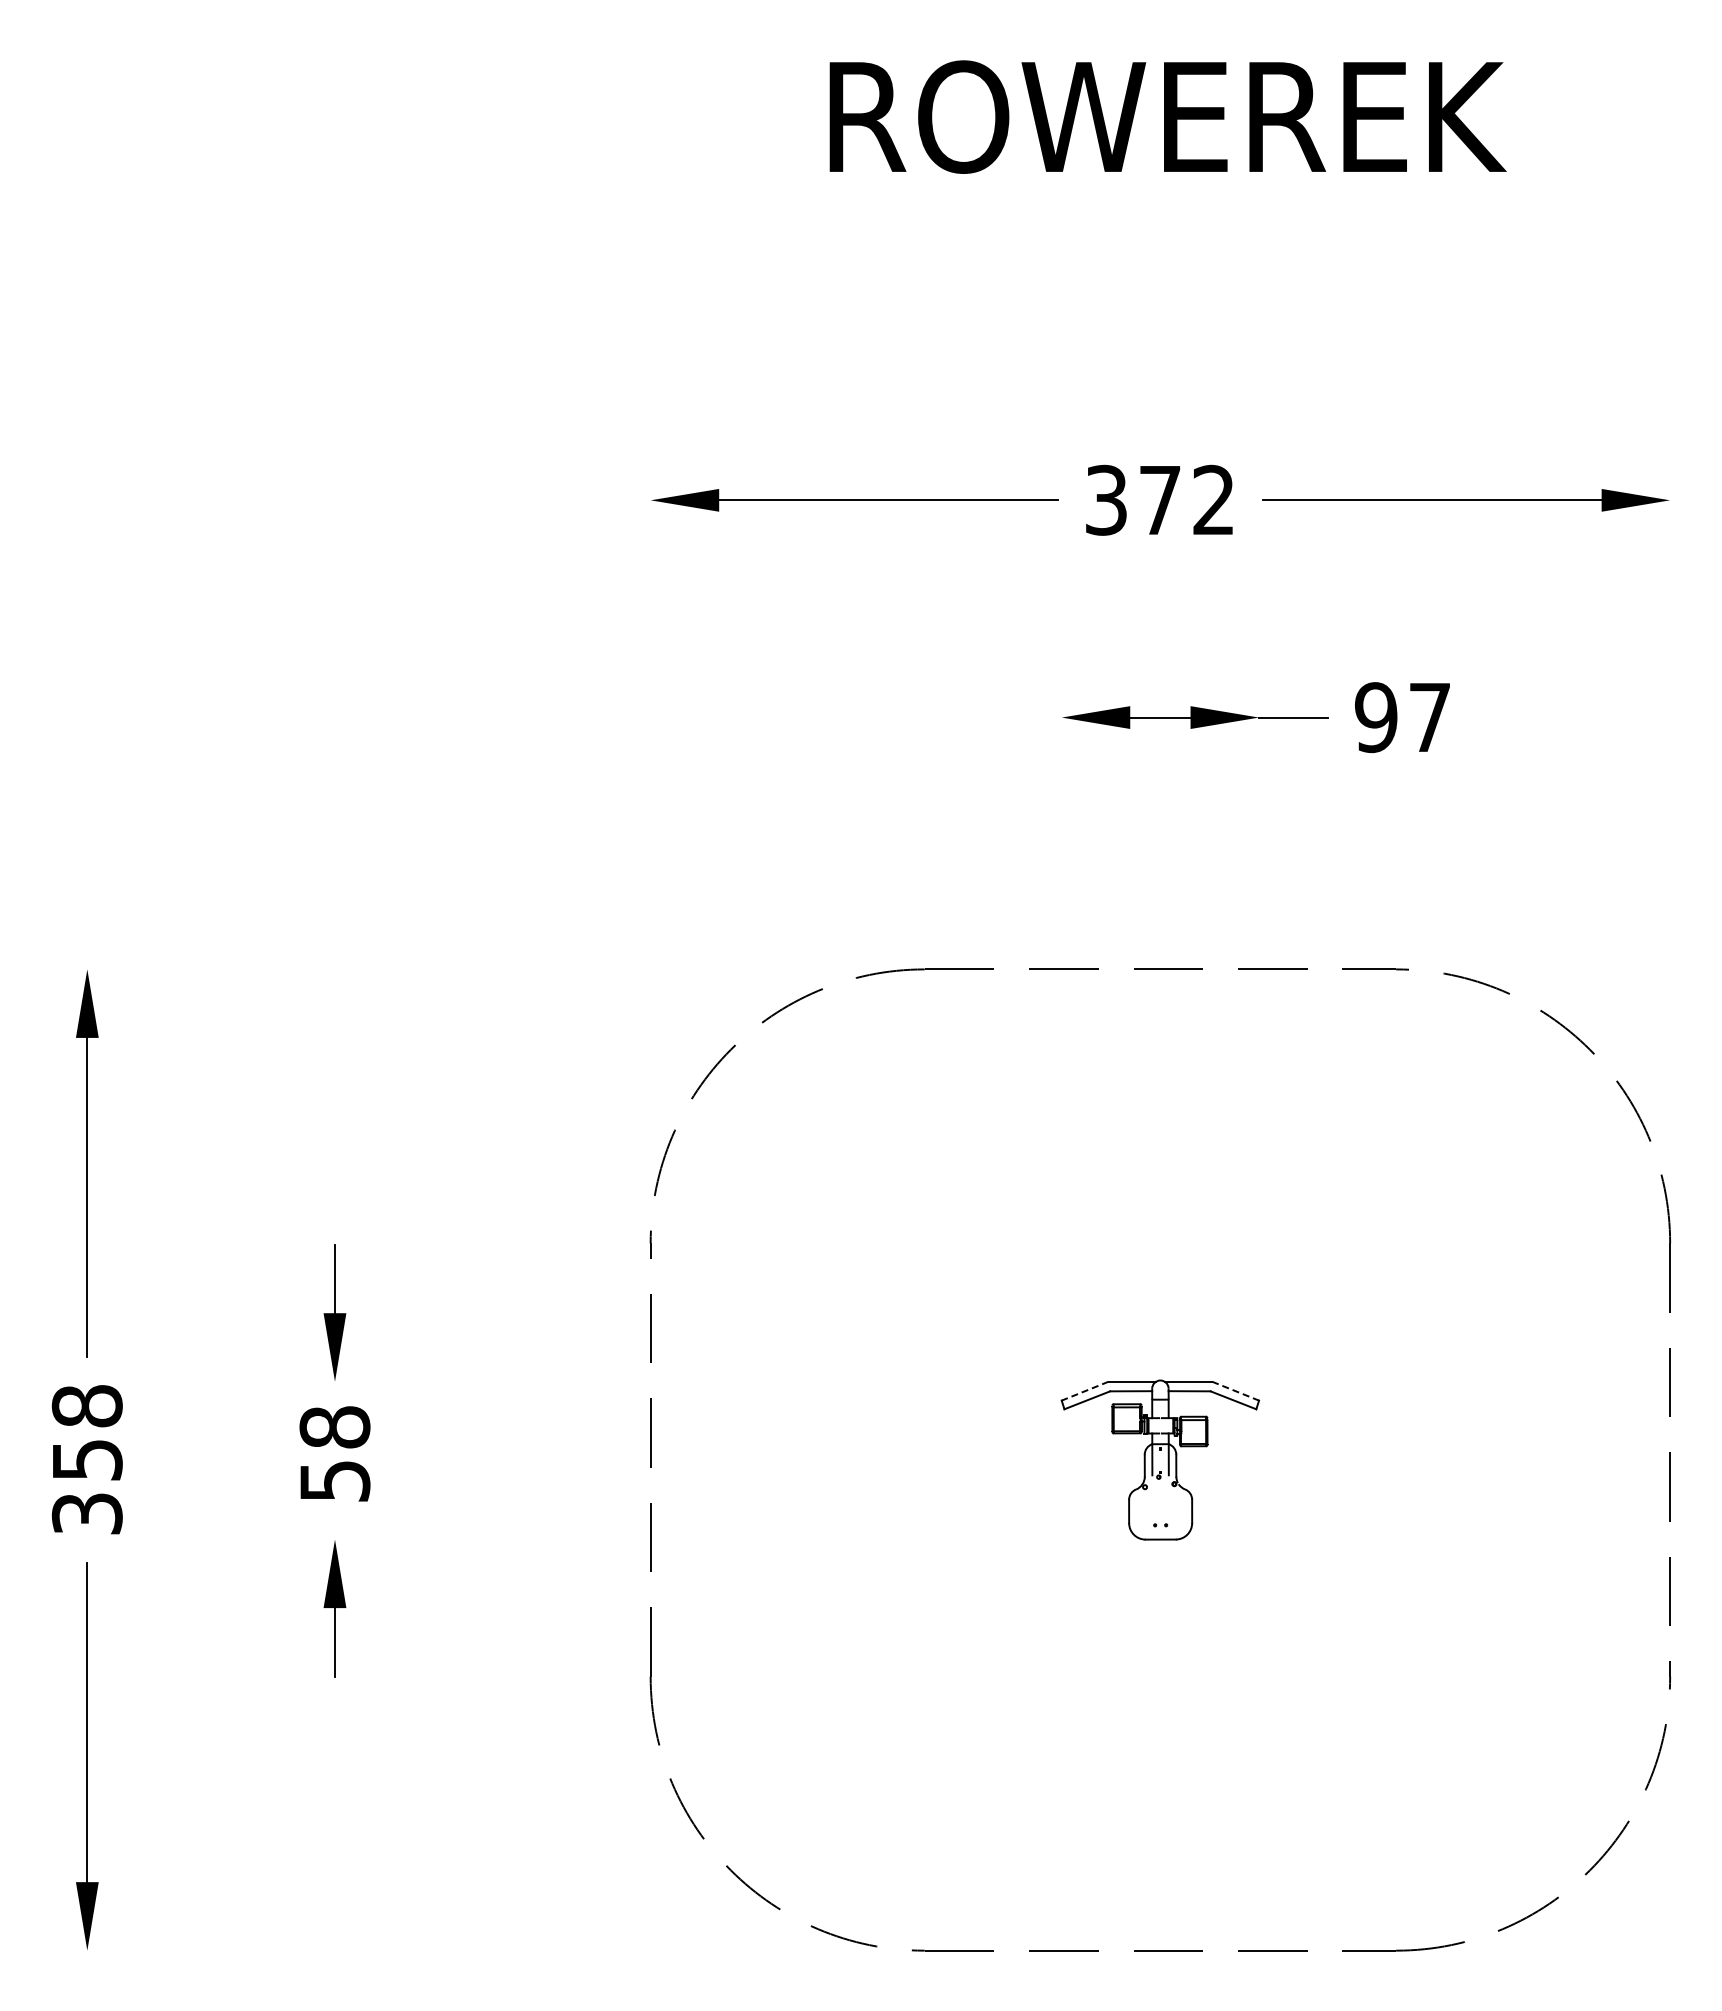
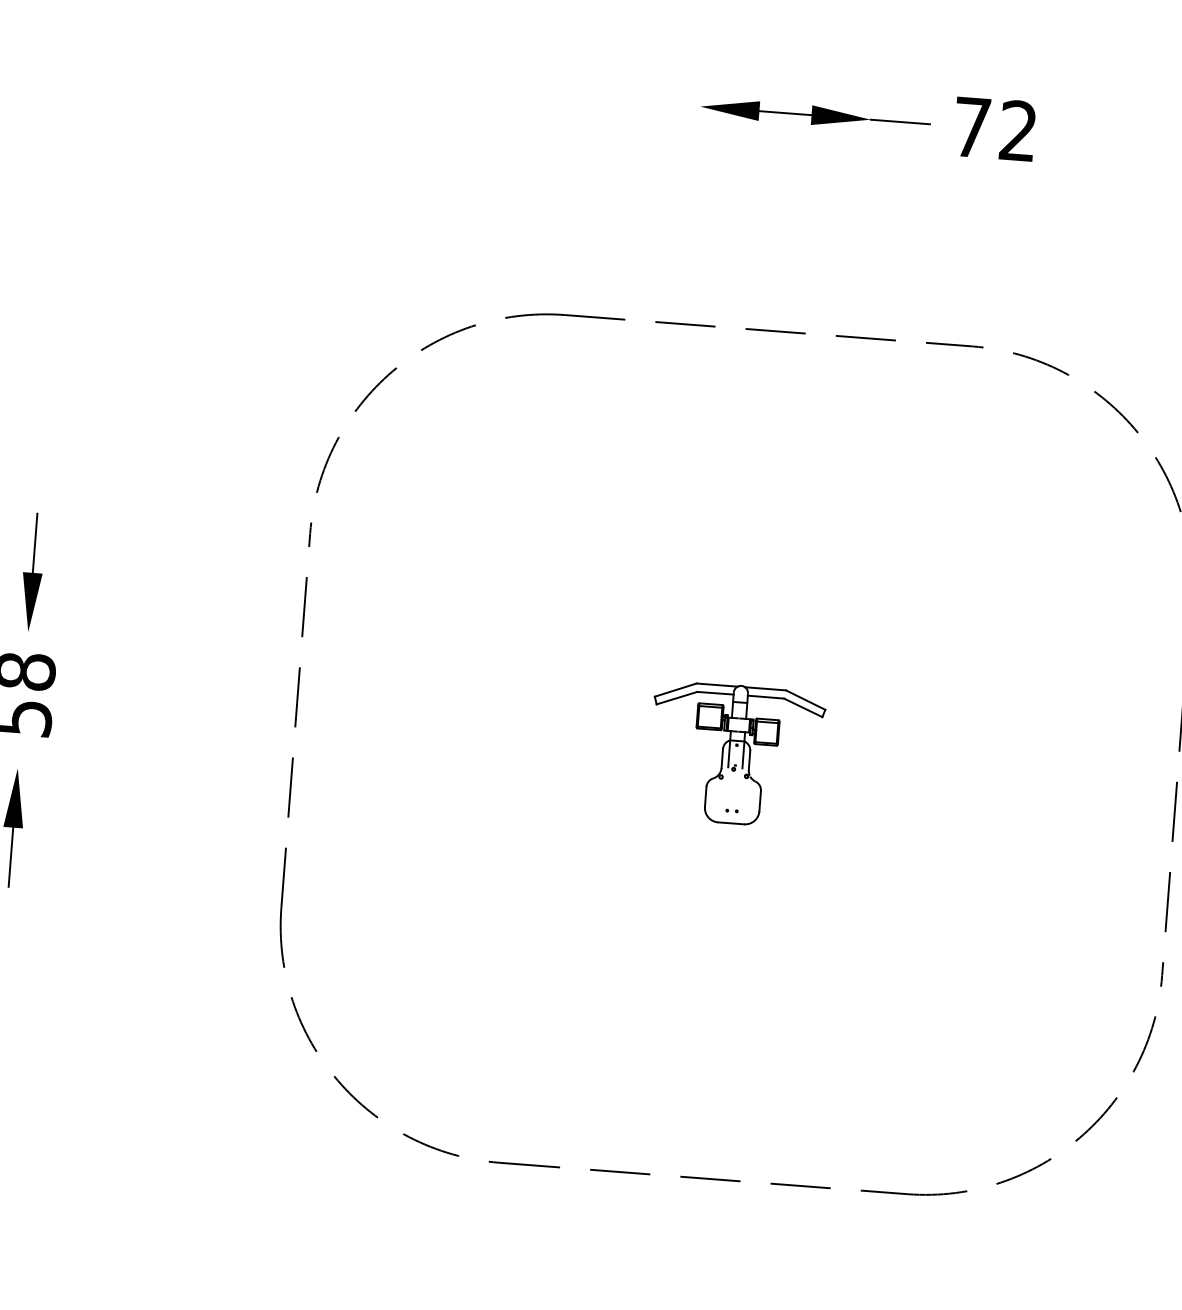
text: (1402, 717) -> (994, 129), 97 -> 72
line: (1084, 1391) -> (675, 690), dashed -> solid
line: (1236, 1391) -> (806, 700), dashed -> solid

